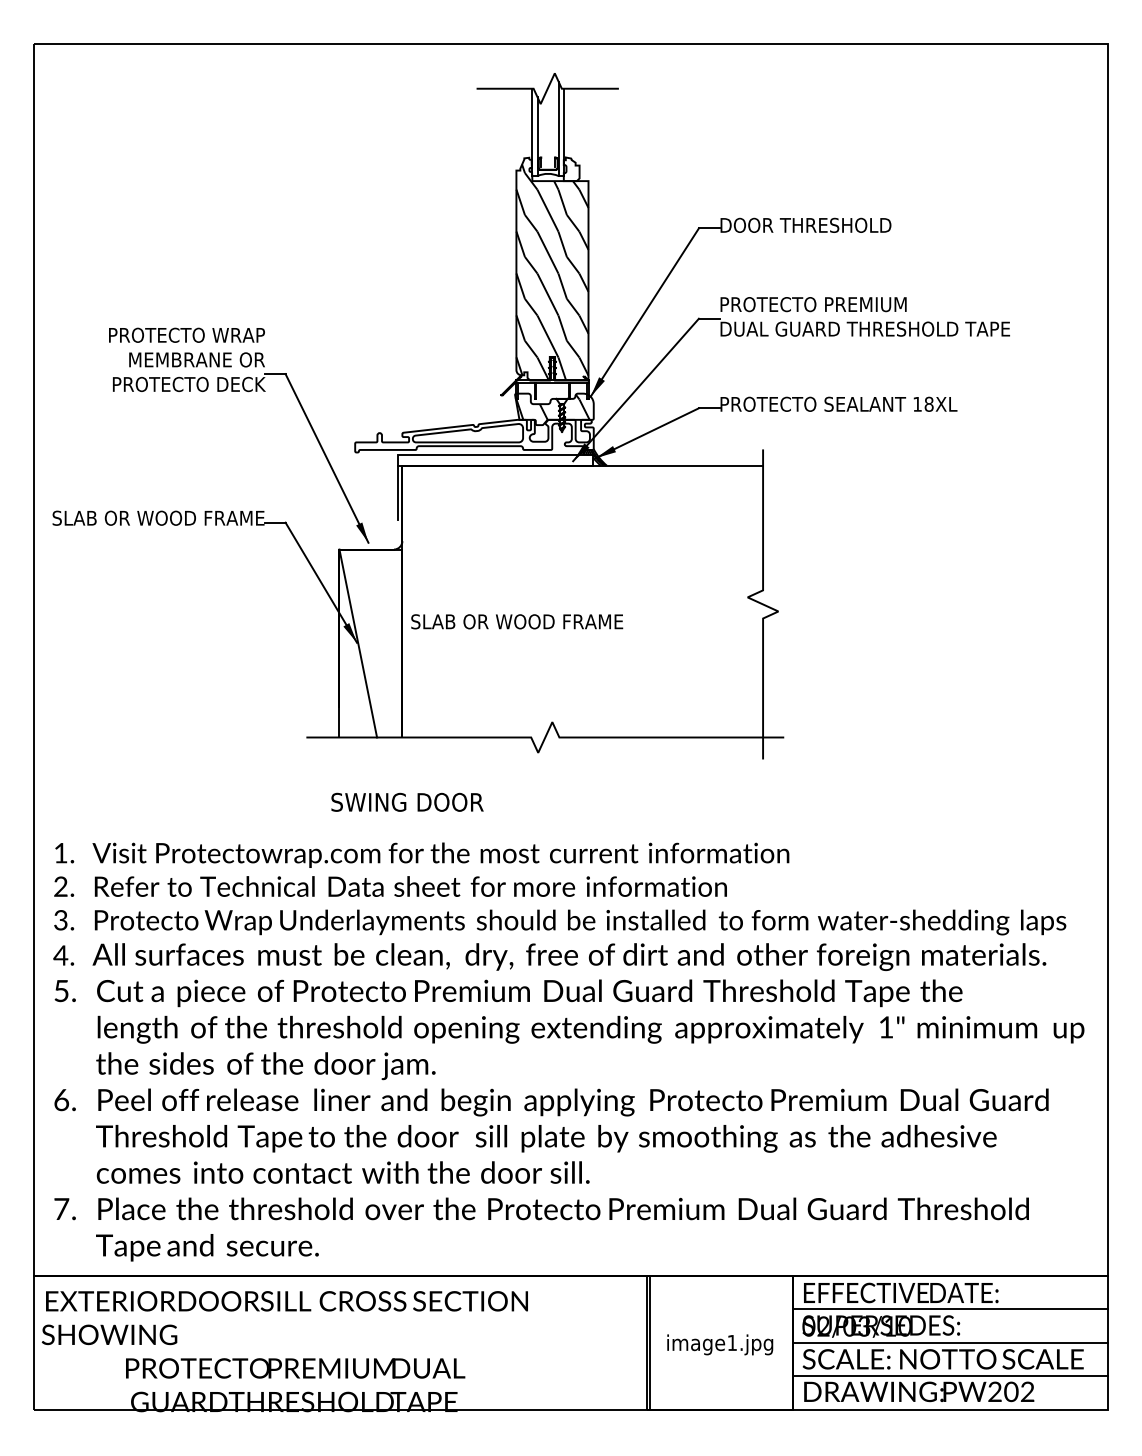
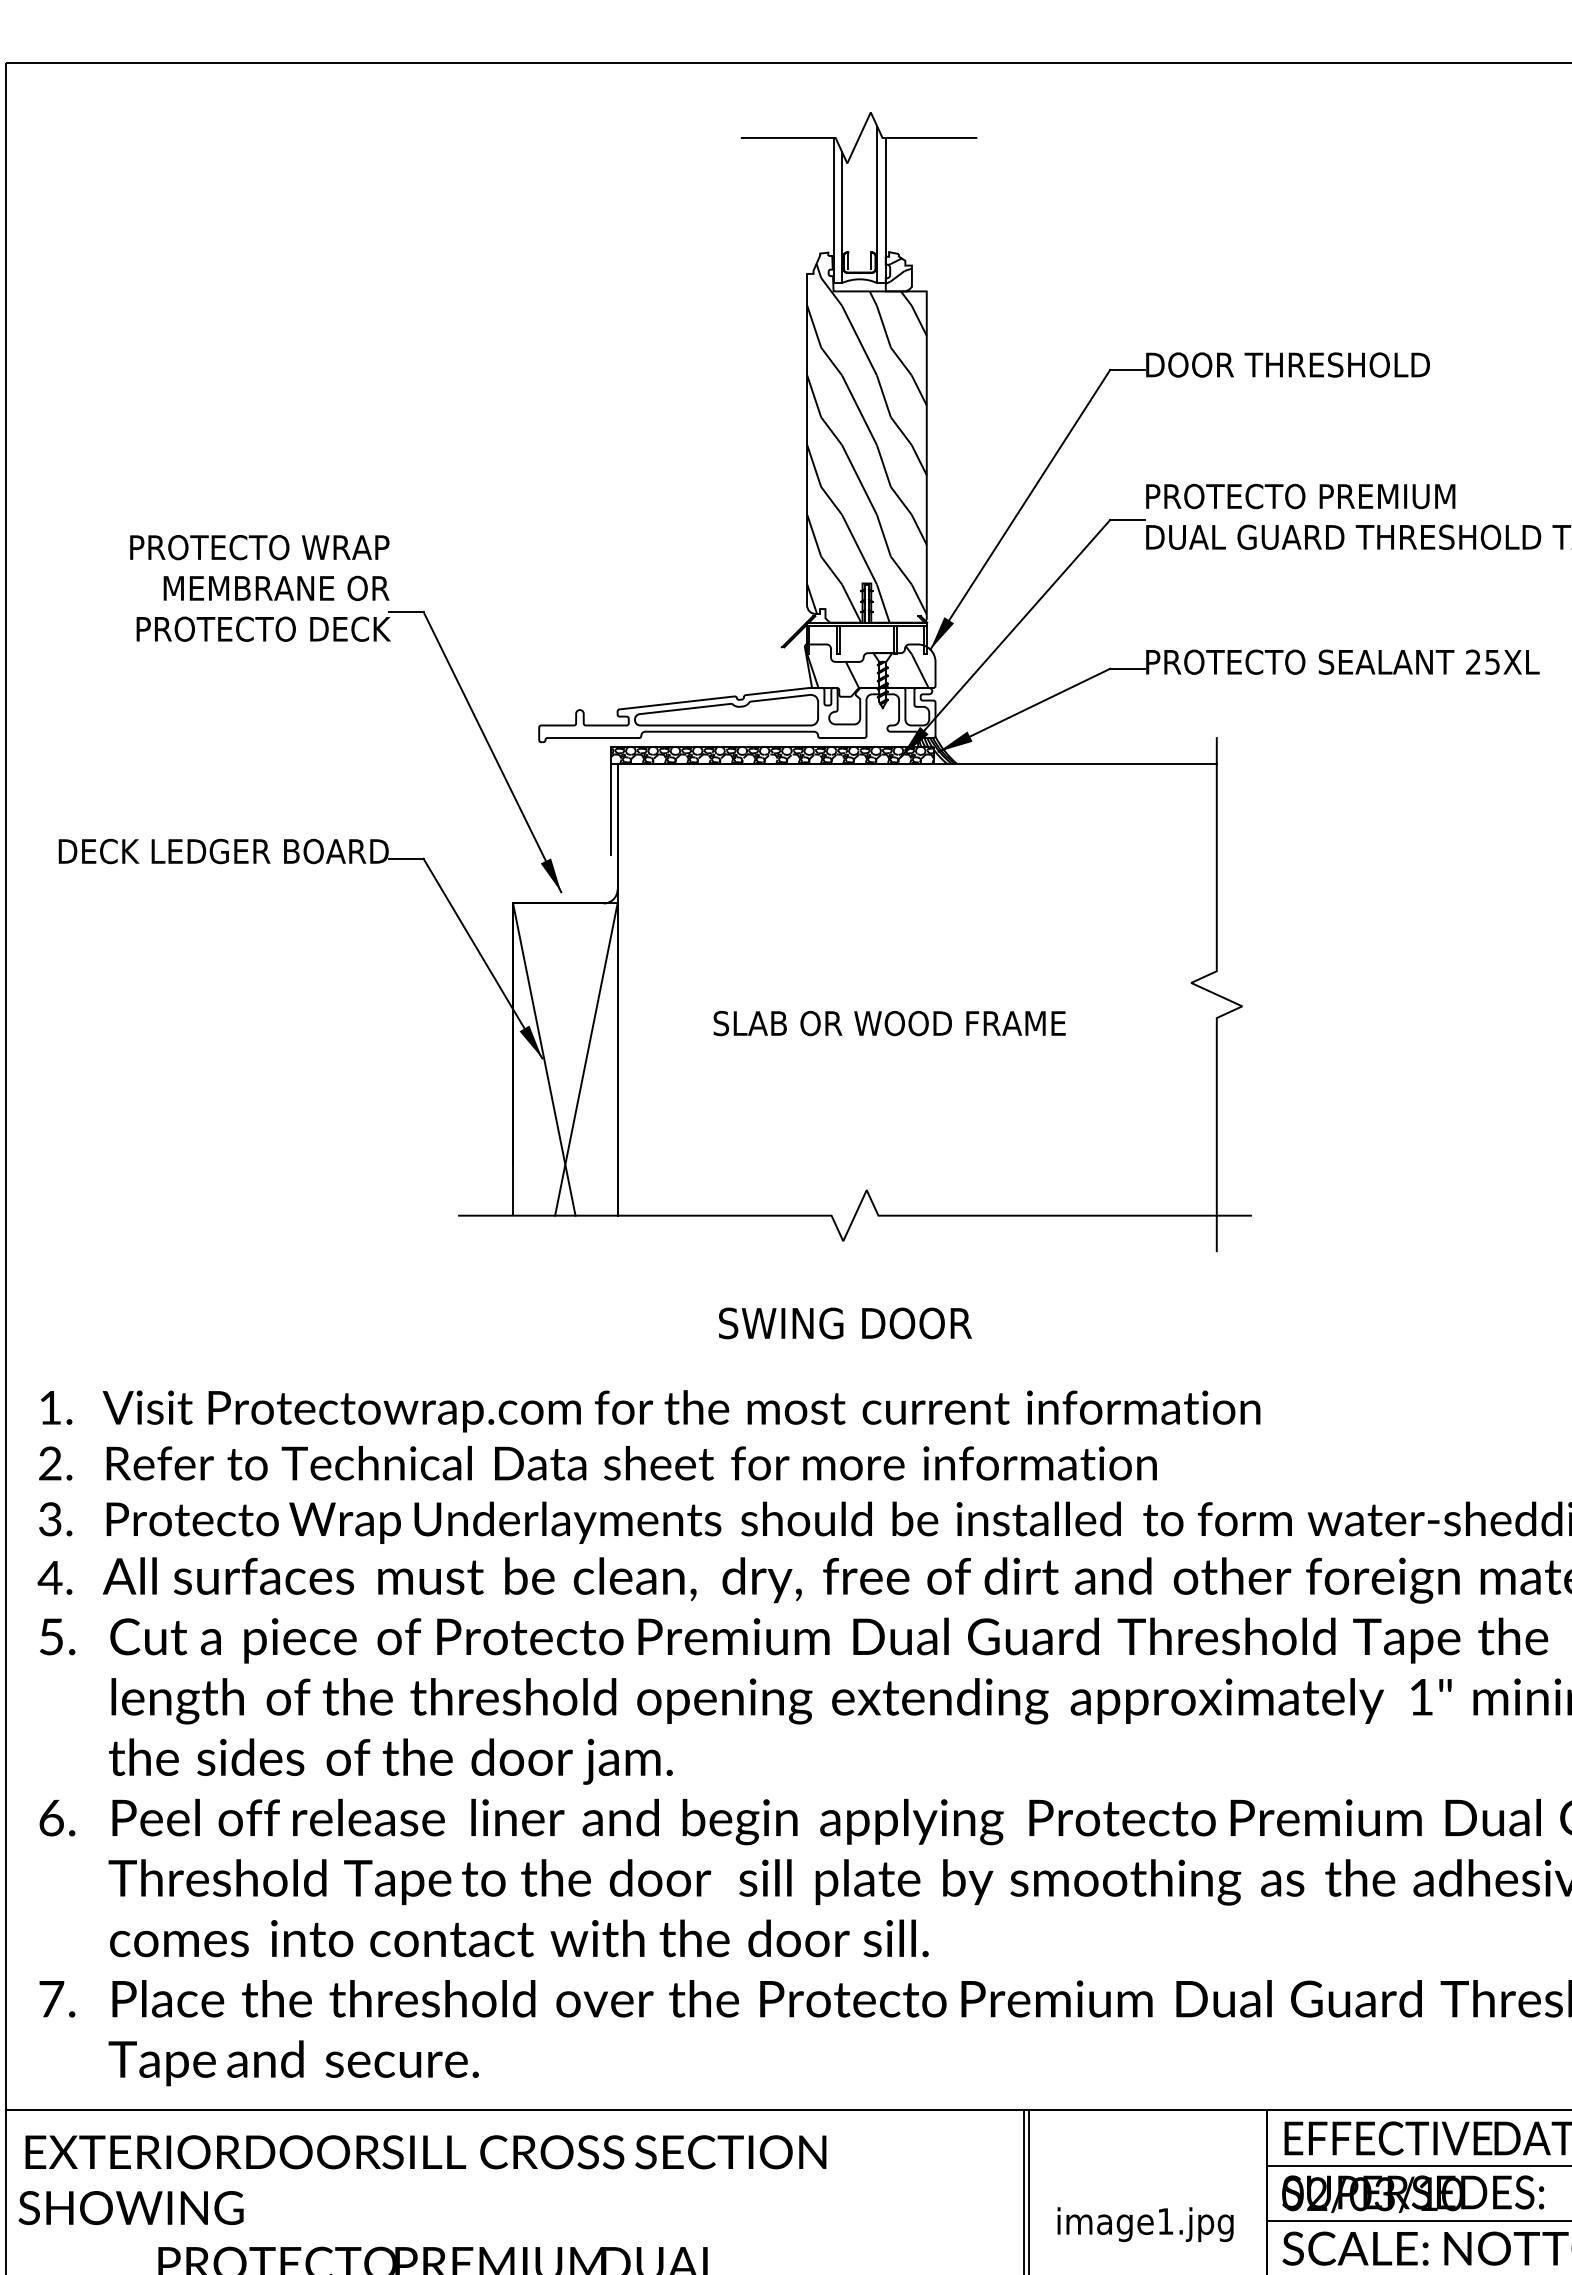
hatch: (571, 171) -> (898, 275), added
text: (923, 403) -> (1483, 660), 18XL -> 25XL
hatch: (495, 460) -> (772, 755), added
text: (158, 517) -> (212, 850), SLAB OR WOOD FRAME -> DECK LEDGER BOARD
text: (517, 621) -> (890, 1022), moved
line: (383, 643) -> (586, 1059), added
text: (407, 801) -> (845, 1321), moved

